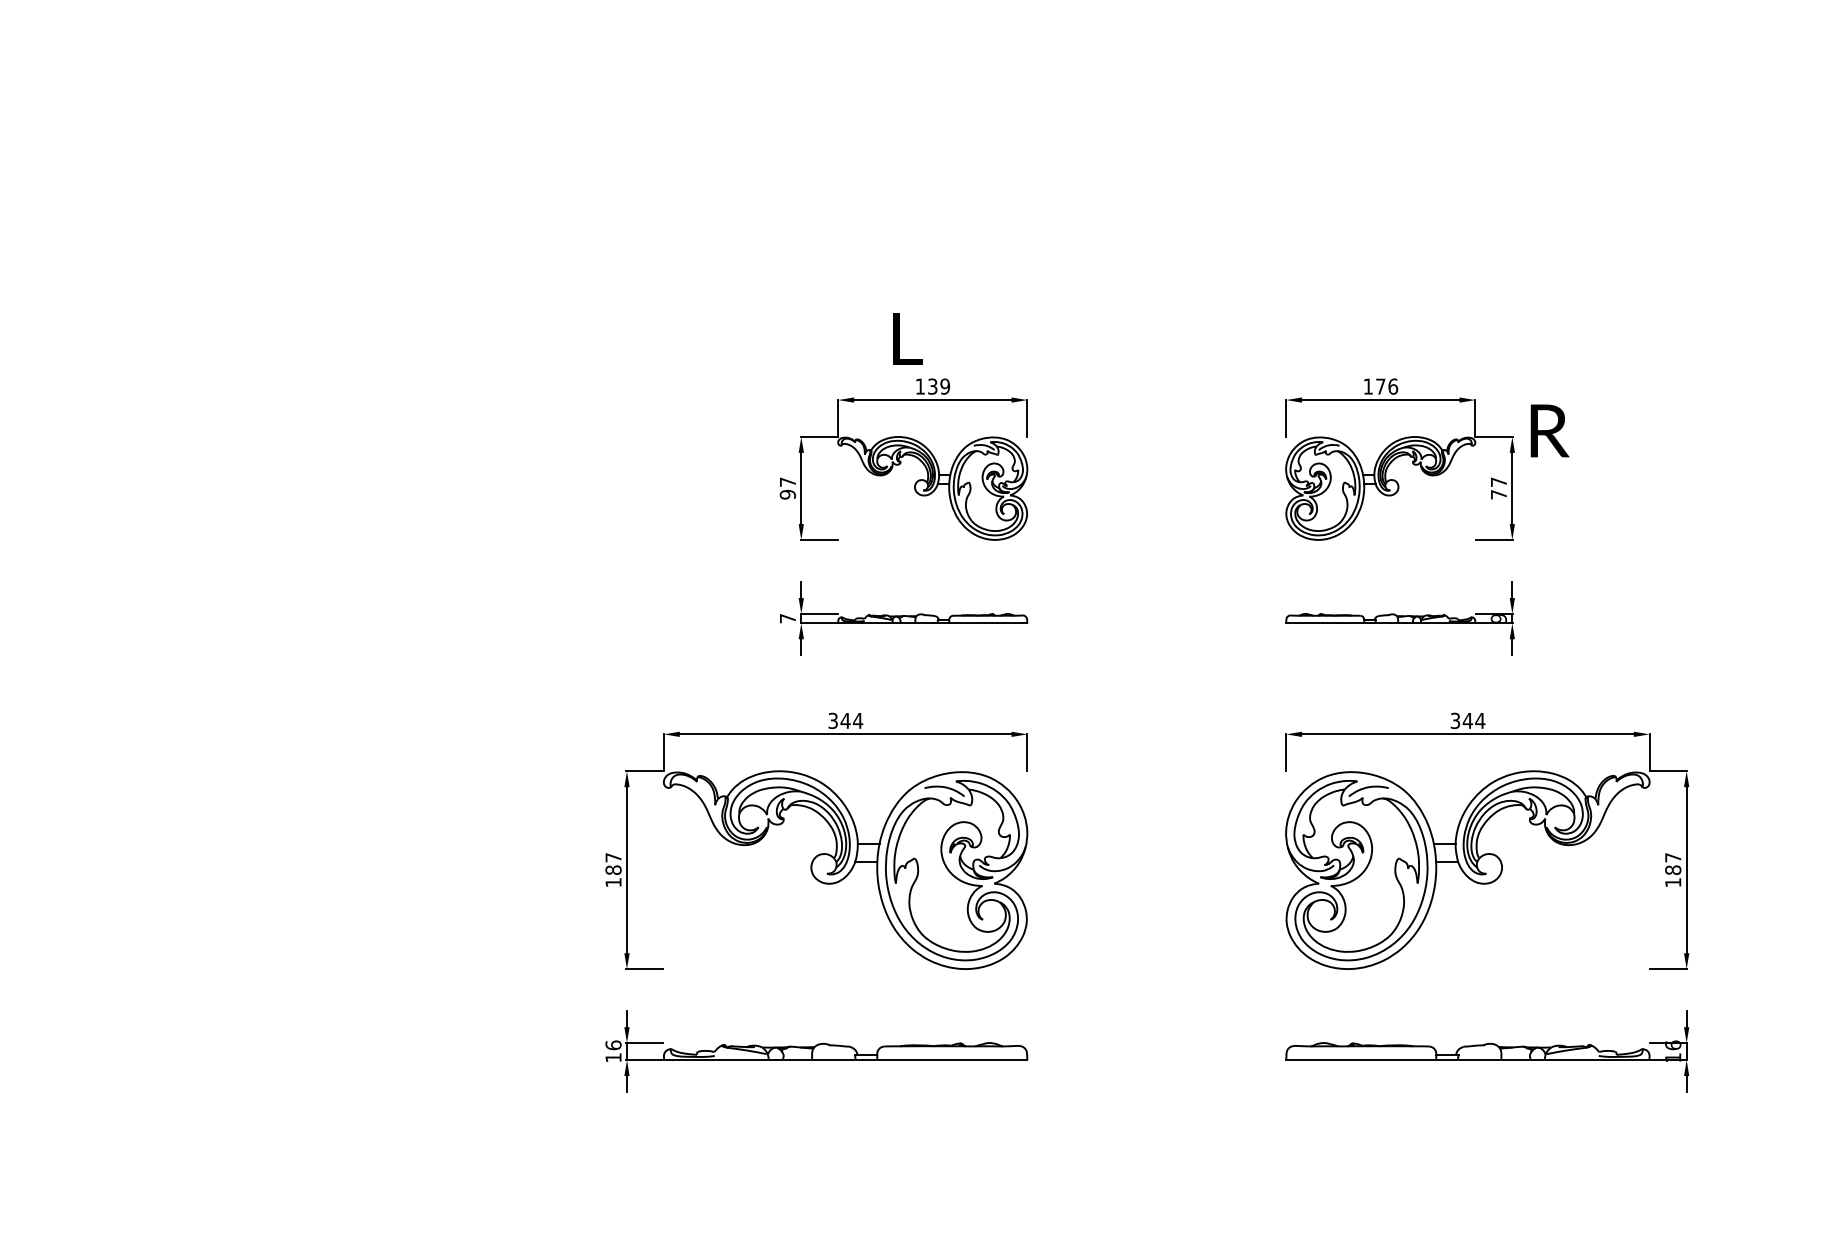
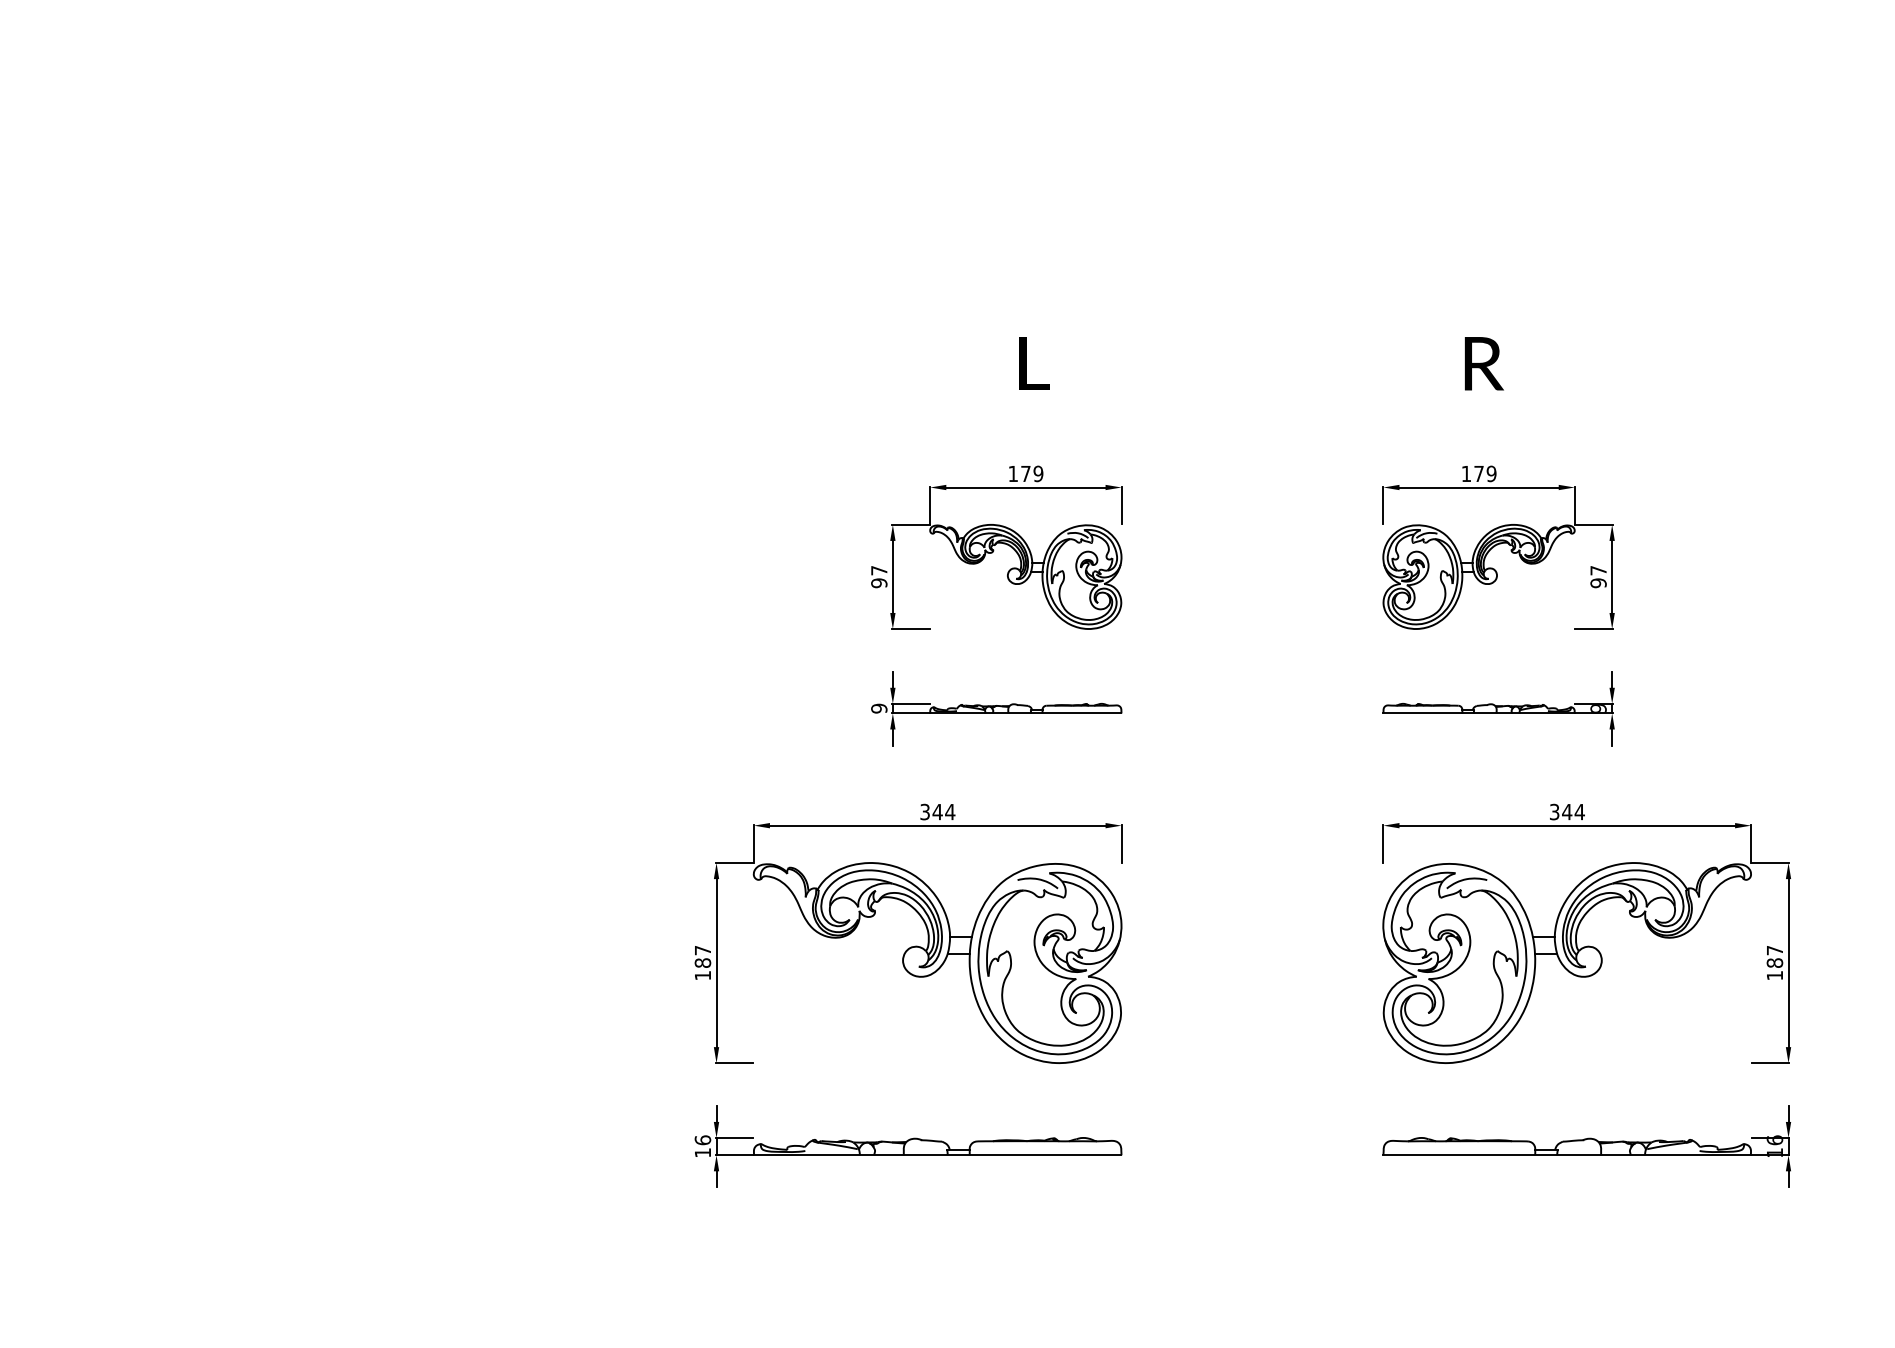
text: (907, 338) -> (1034, 363), moved
text: (932, 386) -> (1025, 473), 139 -> 179
text: (1393, 386) -> (1491, 473), 176 -> 179
text: (1550, 430) -> (1484, 363), moved
text: (1498, 494) -> (1598, 583), 77 -> 97
text: (788, 618) -> (879, 708), 7 -> 9

